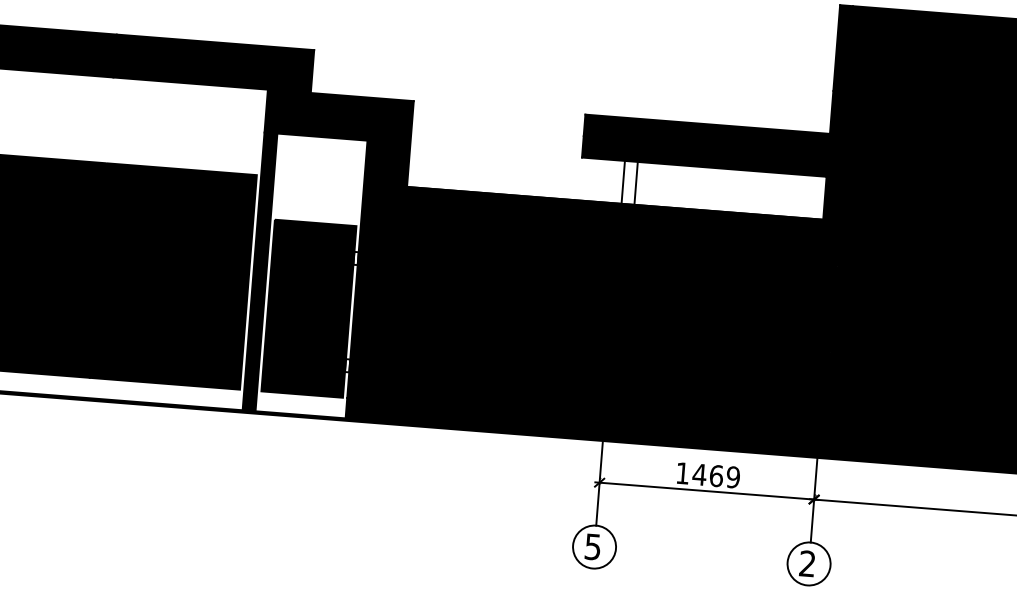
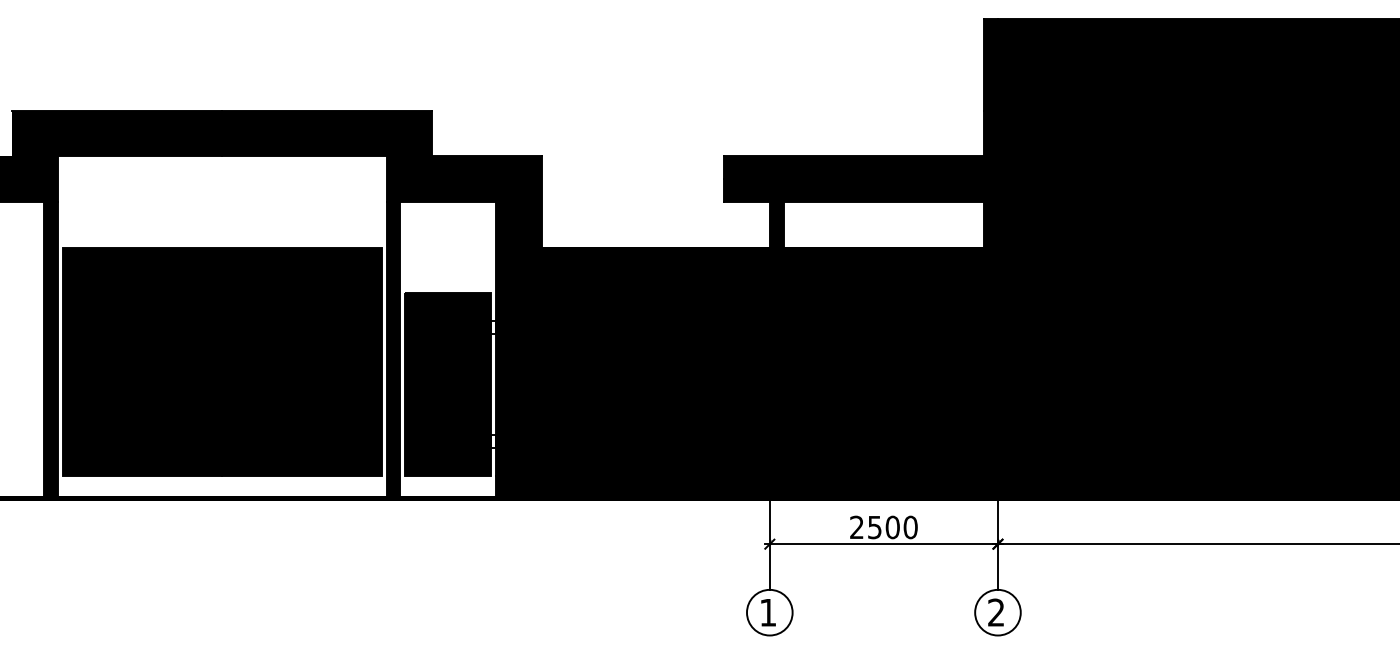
fill: (629, 182) -> (776, 224), added
text: (707, 475) -> (883, 527), 1469 -> 2500
text: (592, 546) -> (767, 612), 5 -> 1

